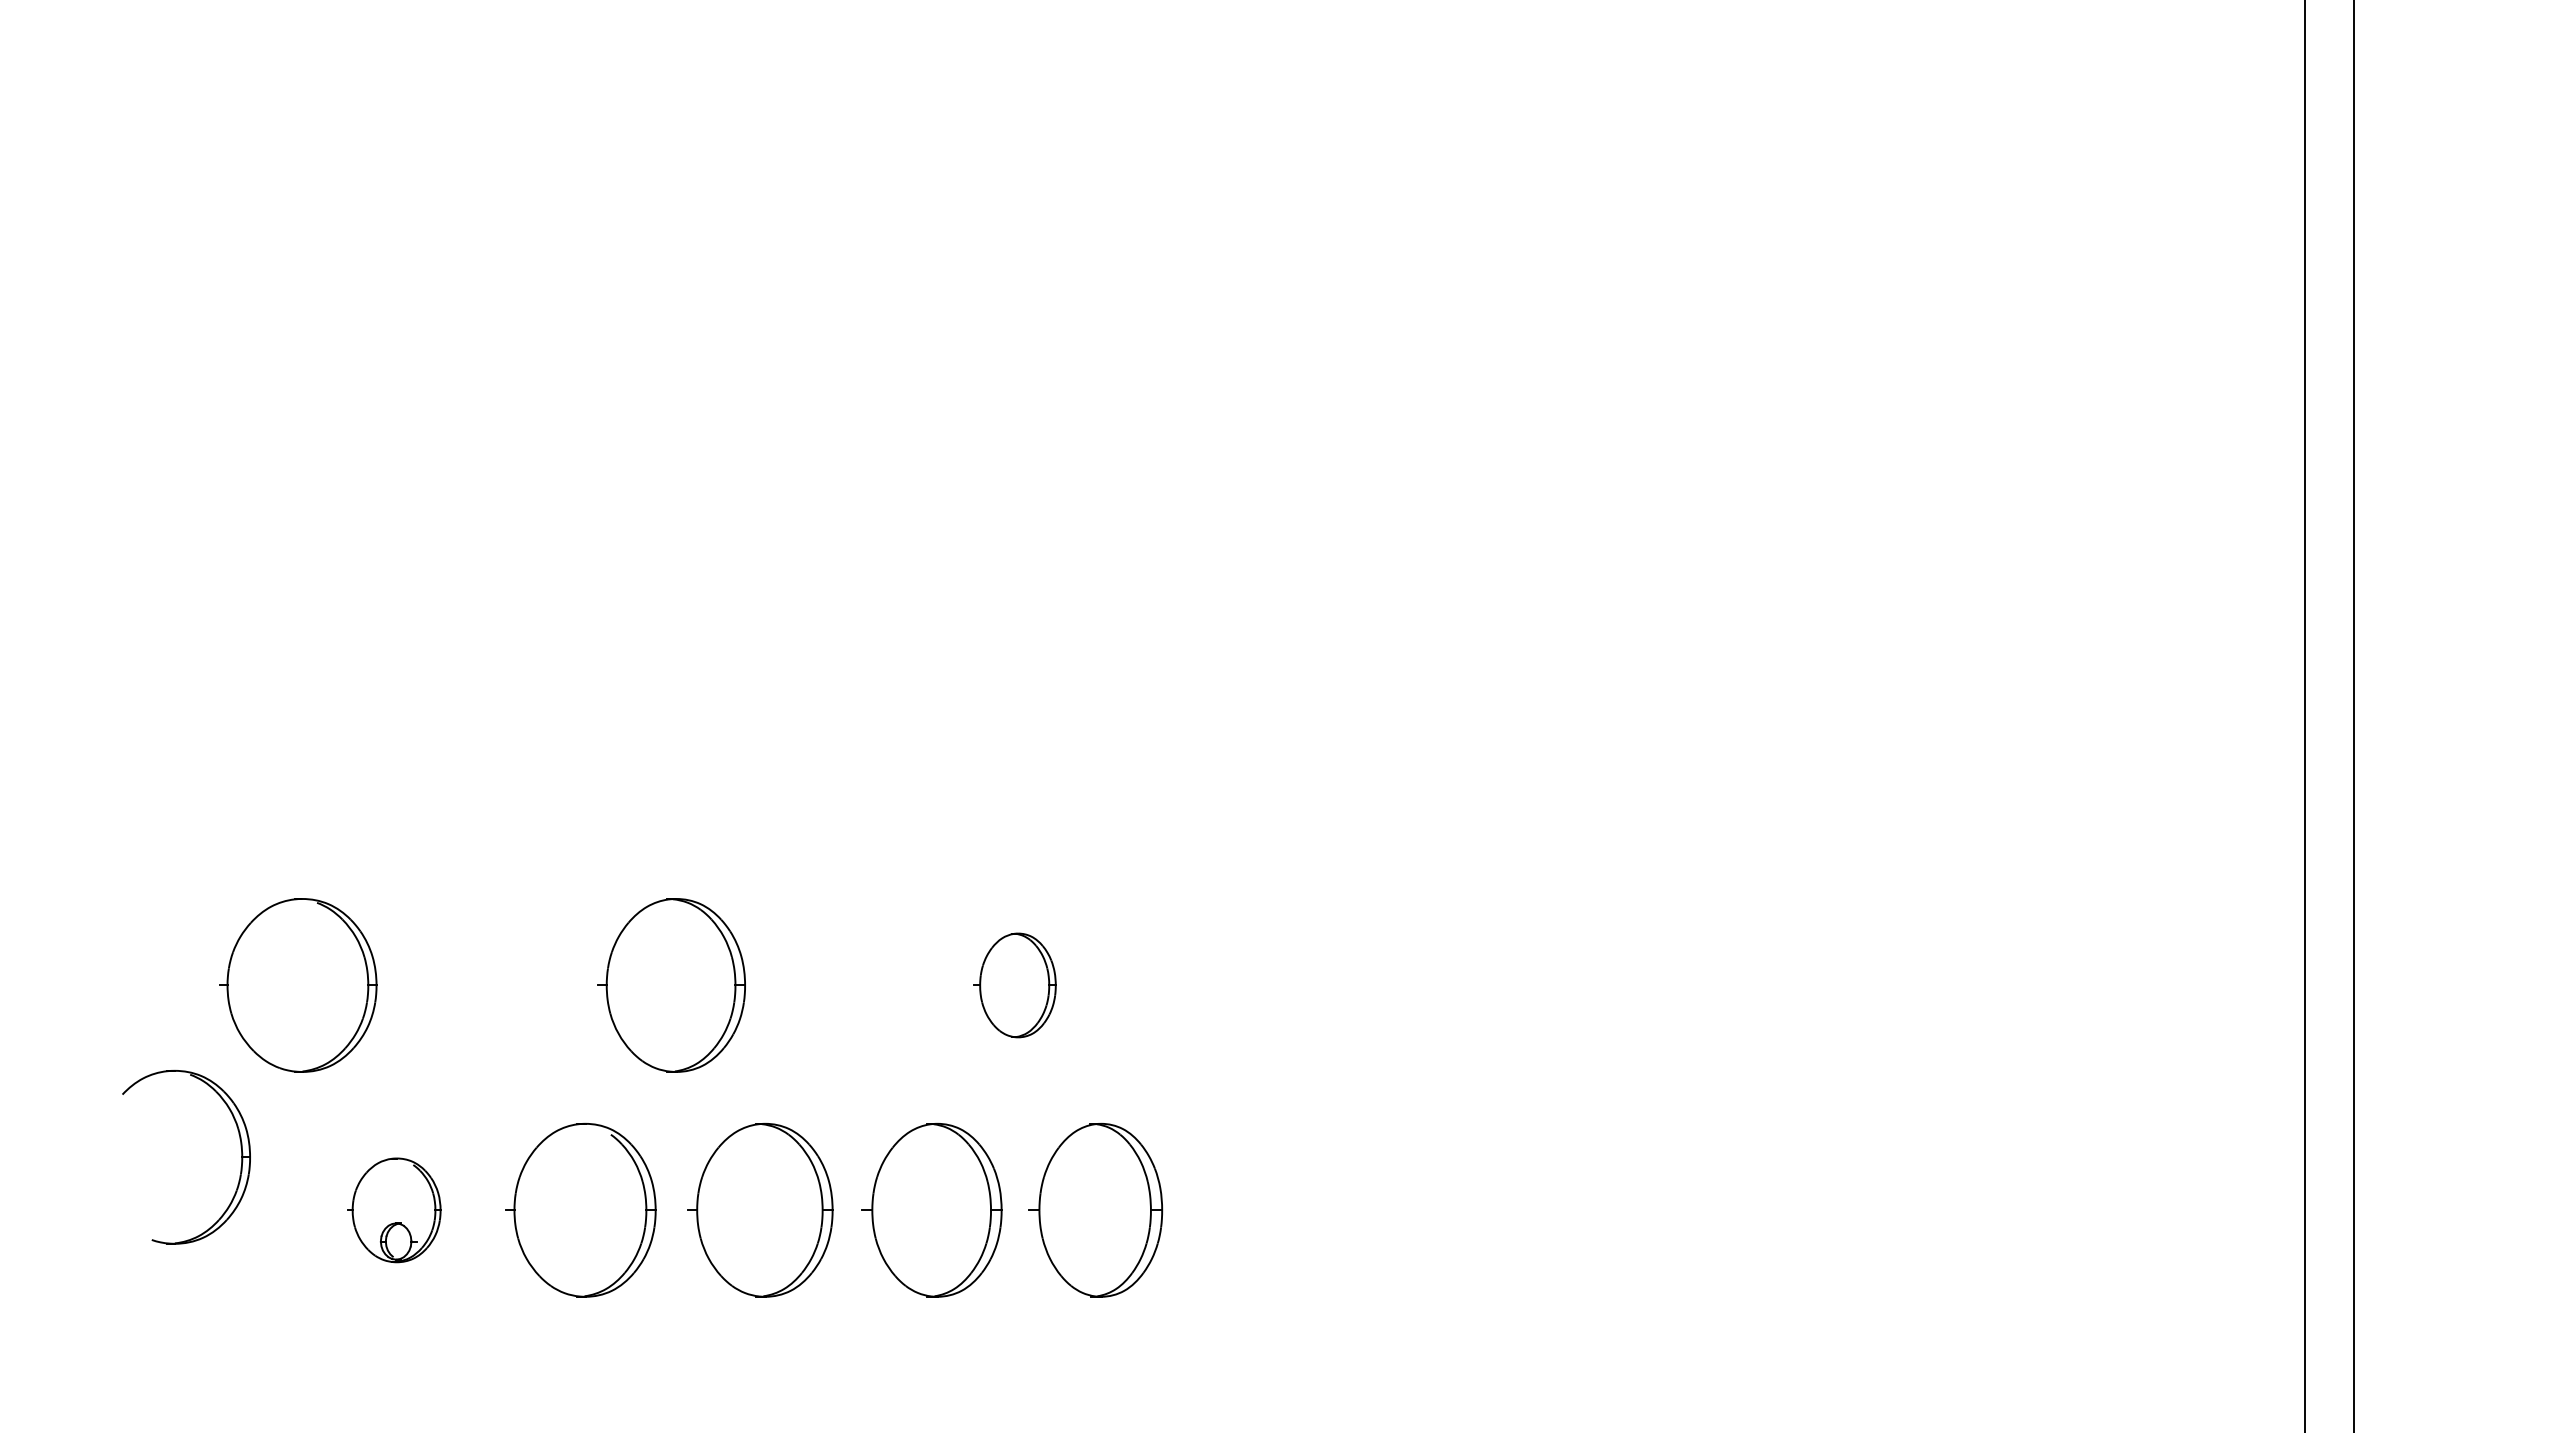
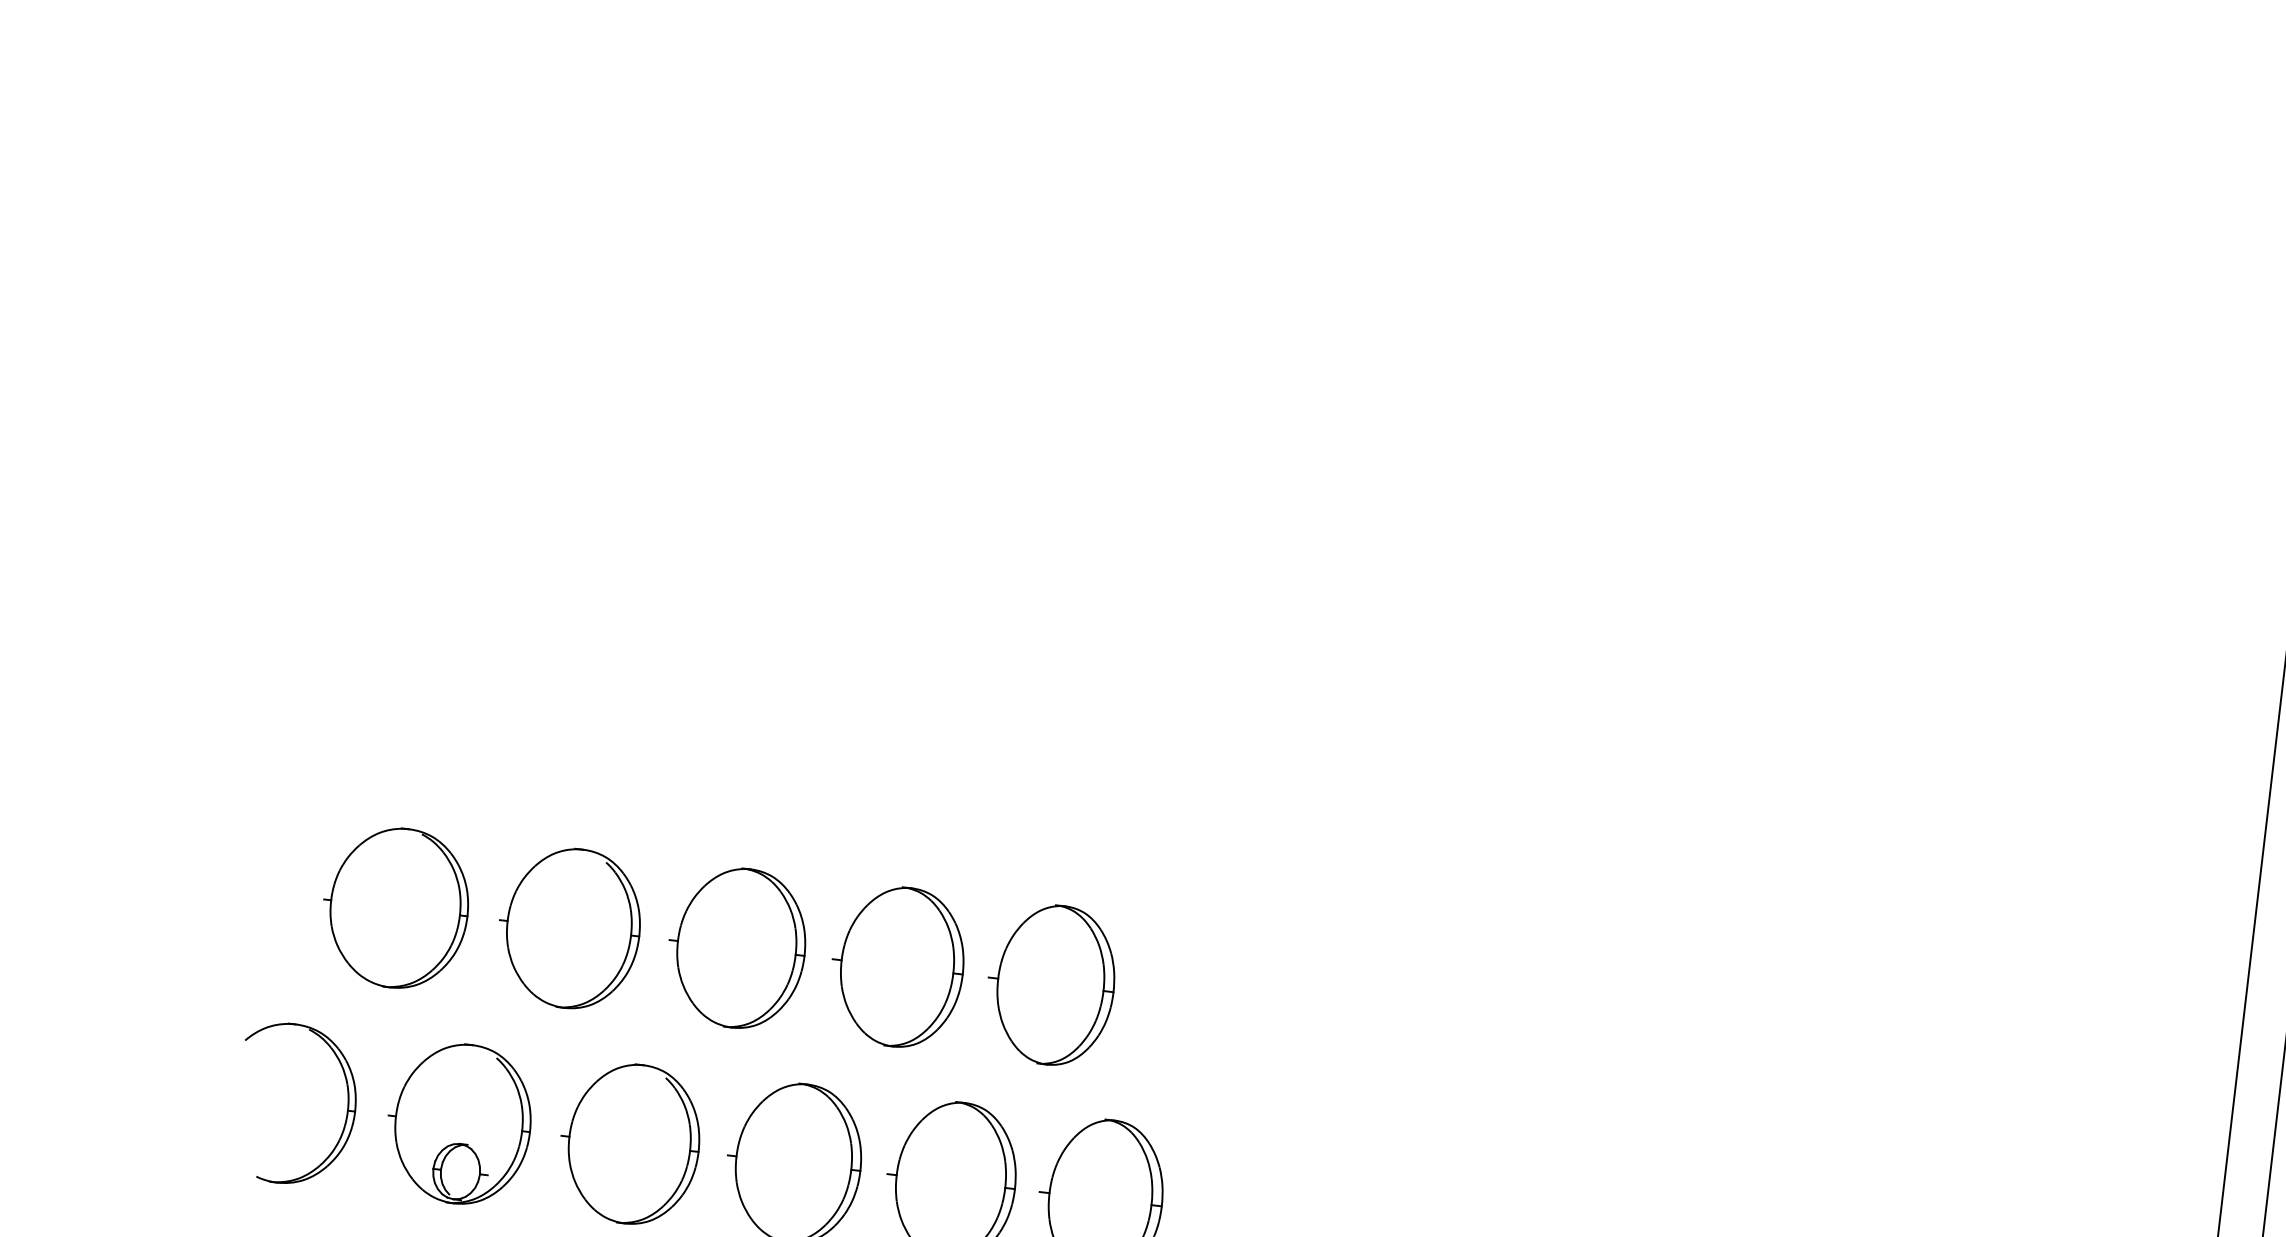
part: (488, 985) -> (569, 928), added
part: (846, 985) -> (897, 966), added
part: (1014, 985) -> (1050, 984), size x1.67
part: (240, 1147) -> (347, 1101), moved
part: (394, 1210) -> (459, 1124), size x1.67

